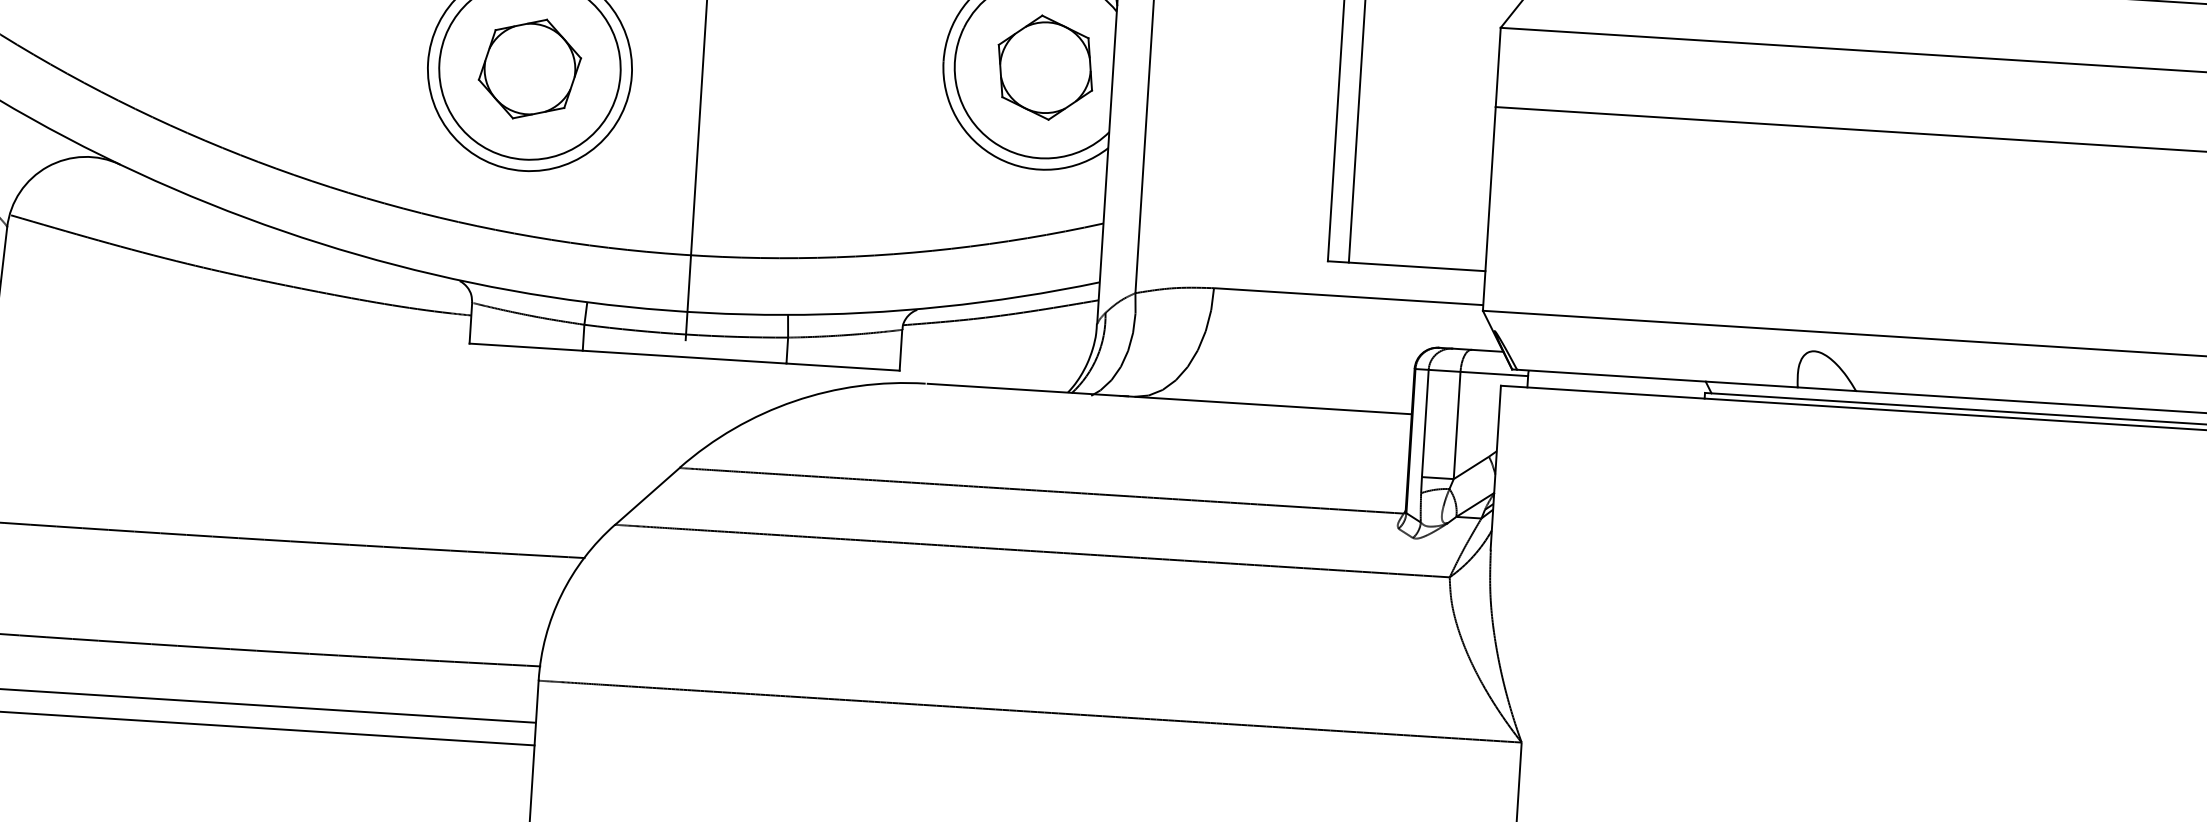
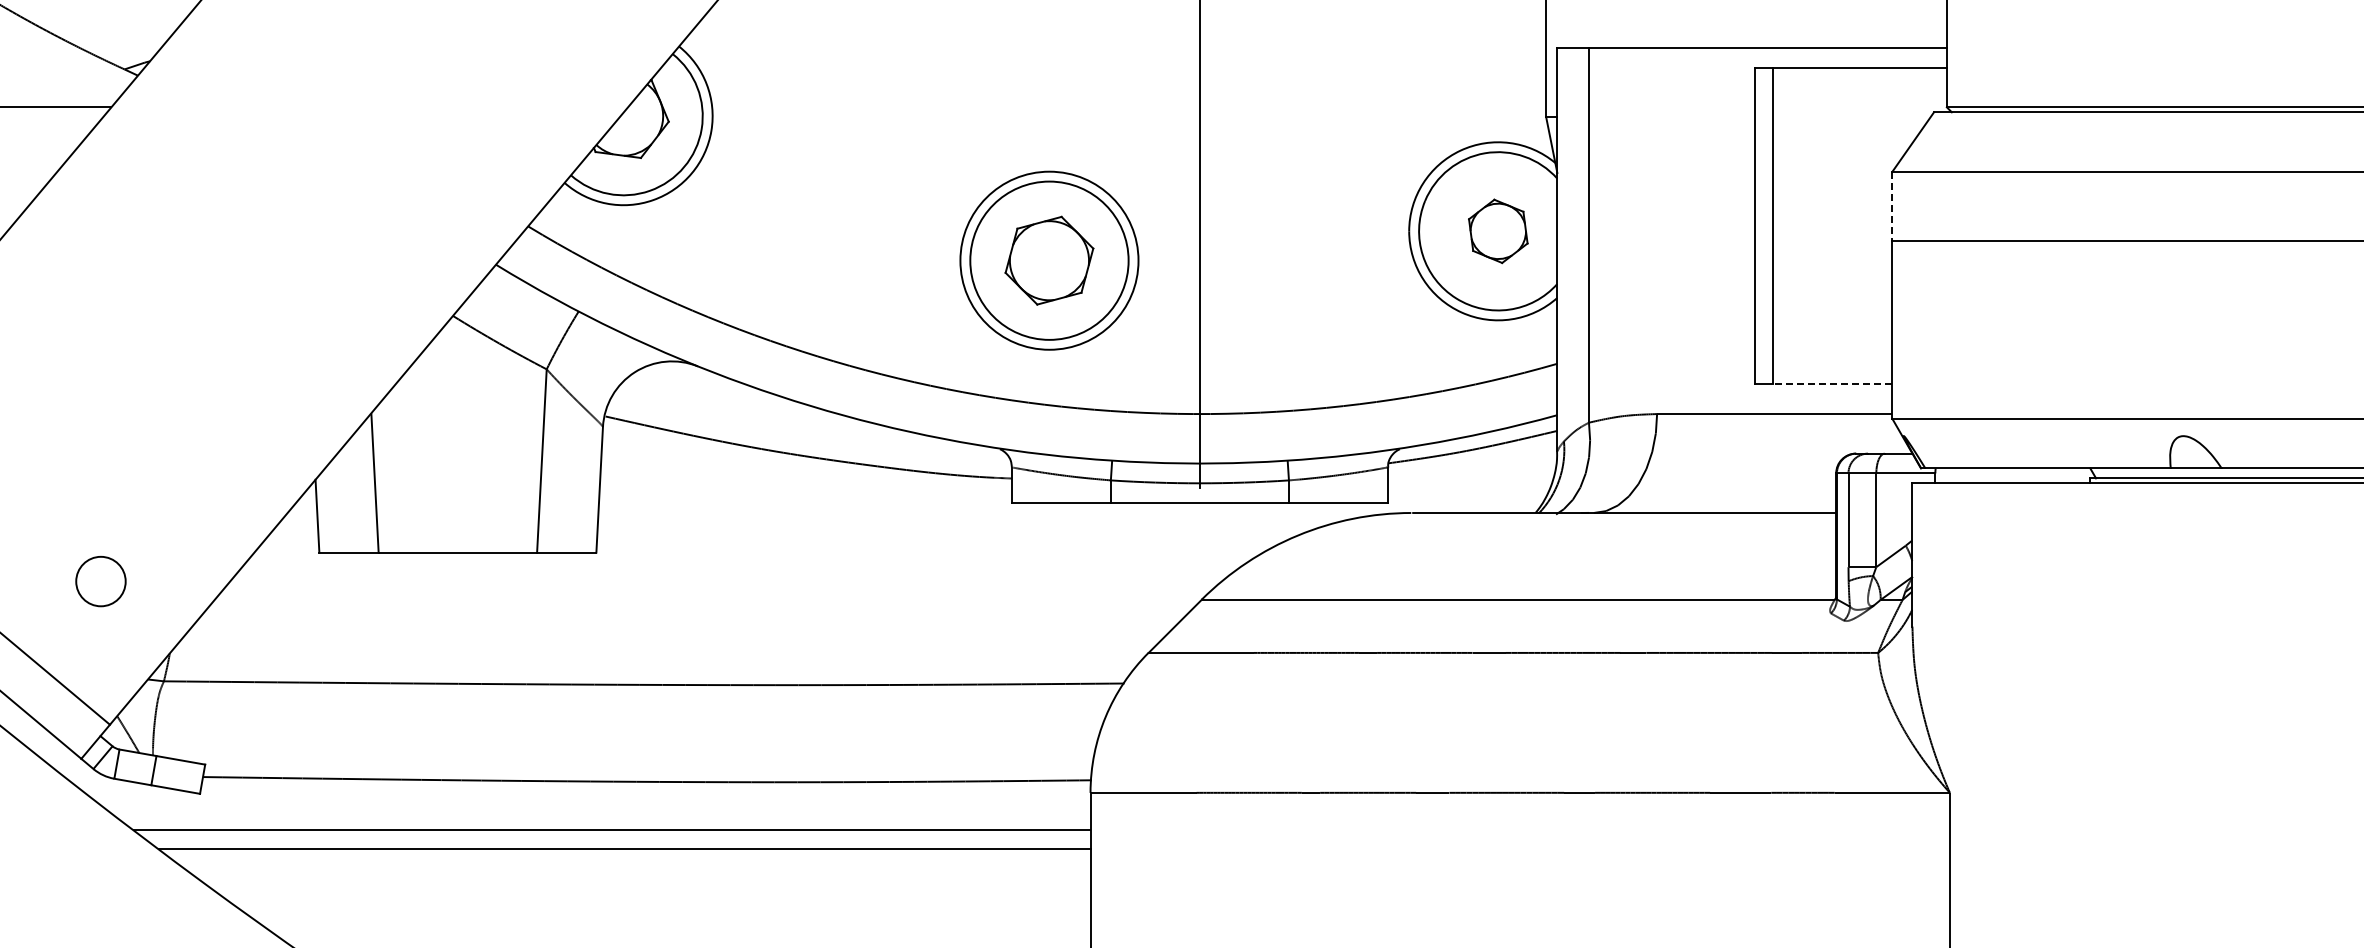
part: (1045, 67) -> (1498, 231), size x0.7
line: (1498, 67) -> (1892, 206), solid -> dashed
line: (1416, 266) -> (1832, 384), solid -> dashed

